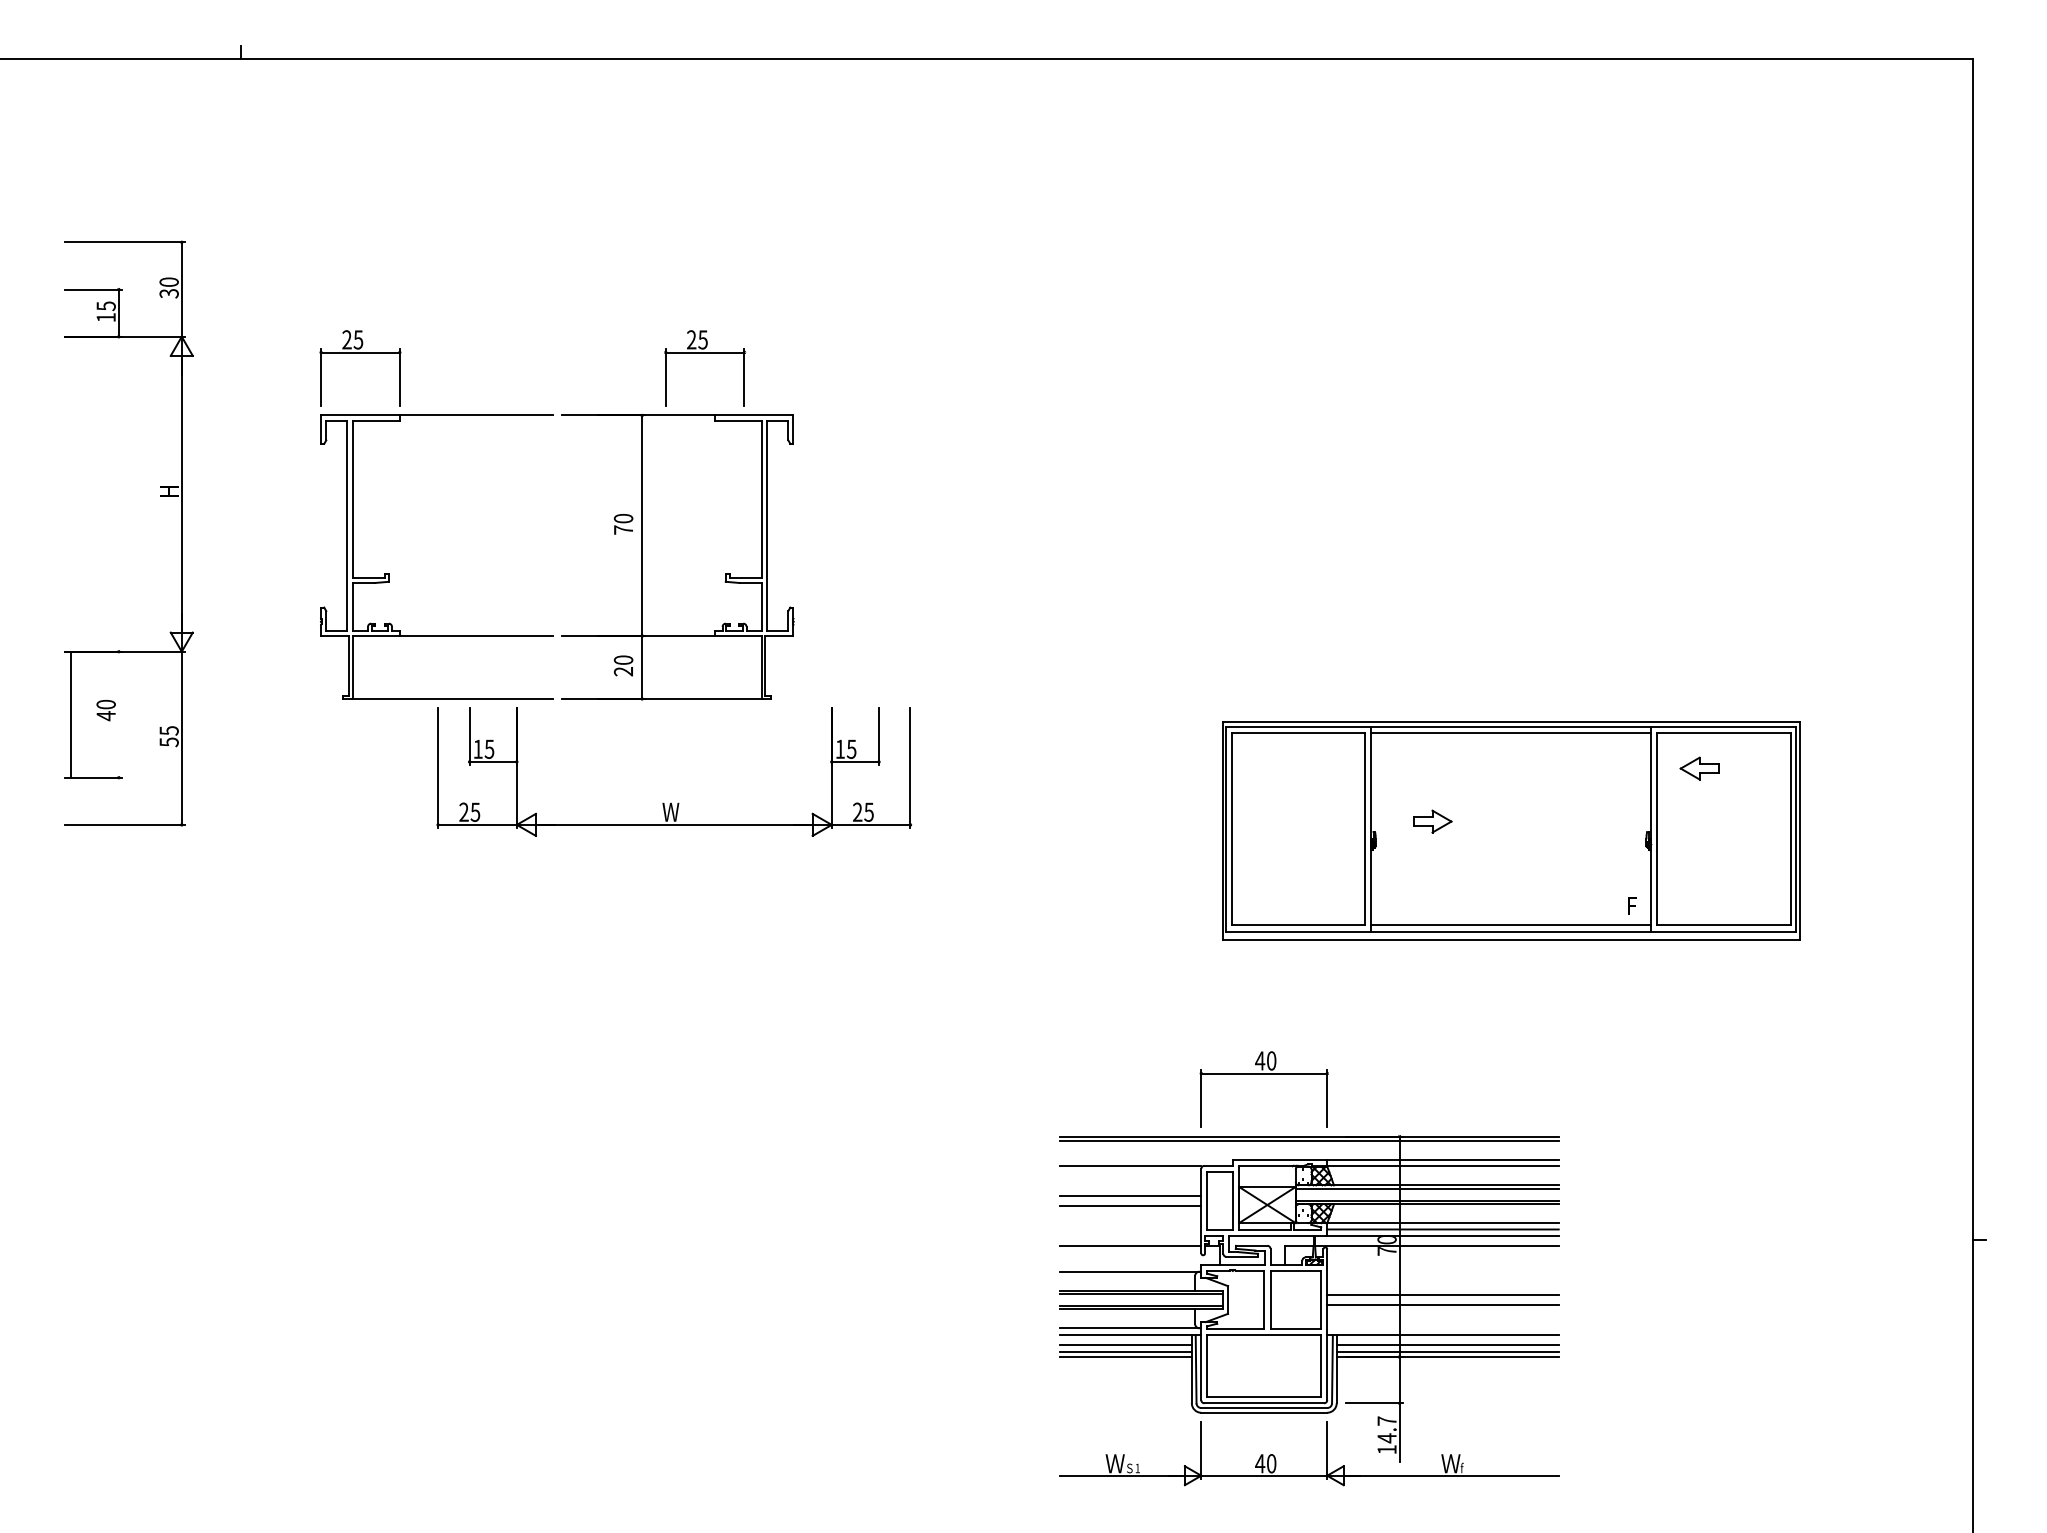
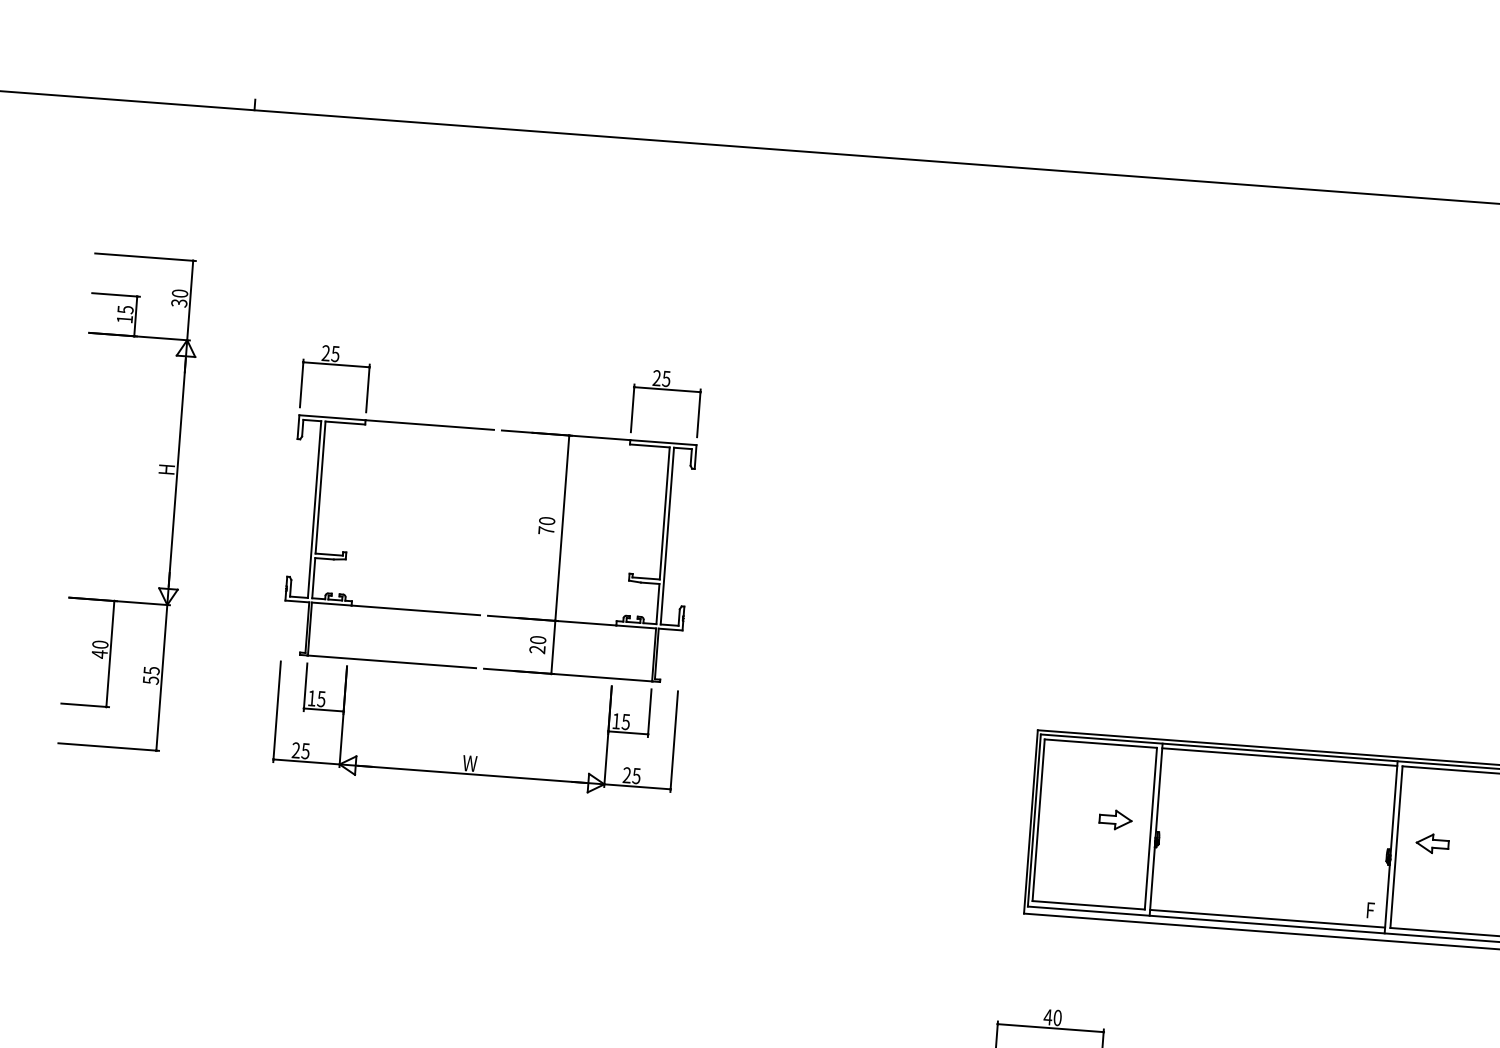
part: (705, 353) -> (667, 390), moved
line: (70, 714) -> (110, 653), moved
part: (1699, 768) -> (1432, 843), moved
part: (671, 802) -> (471, 755), moved
part: (1432, 821) -> (1115, 819), moved

